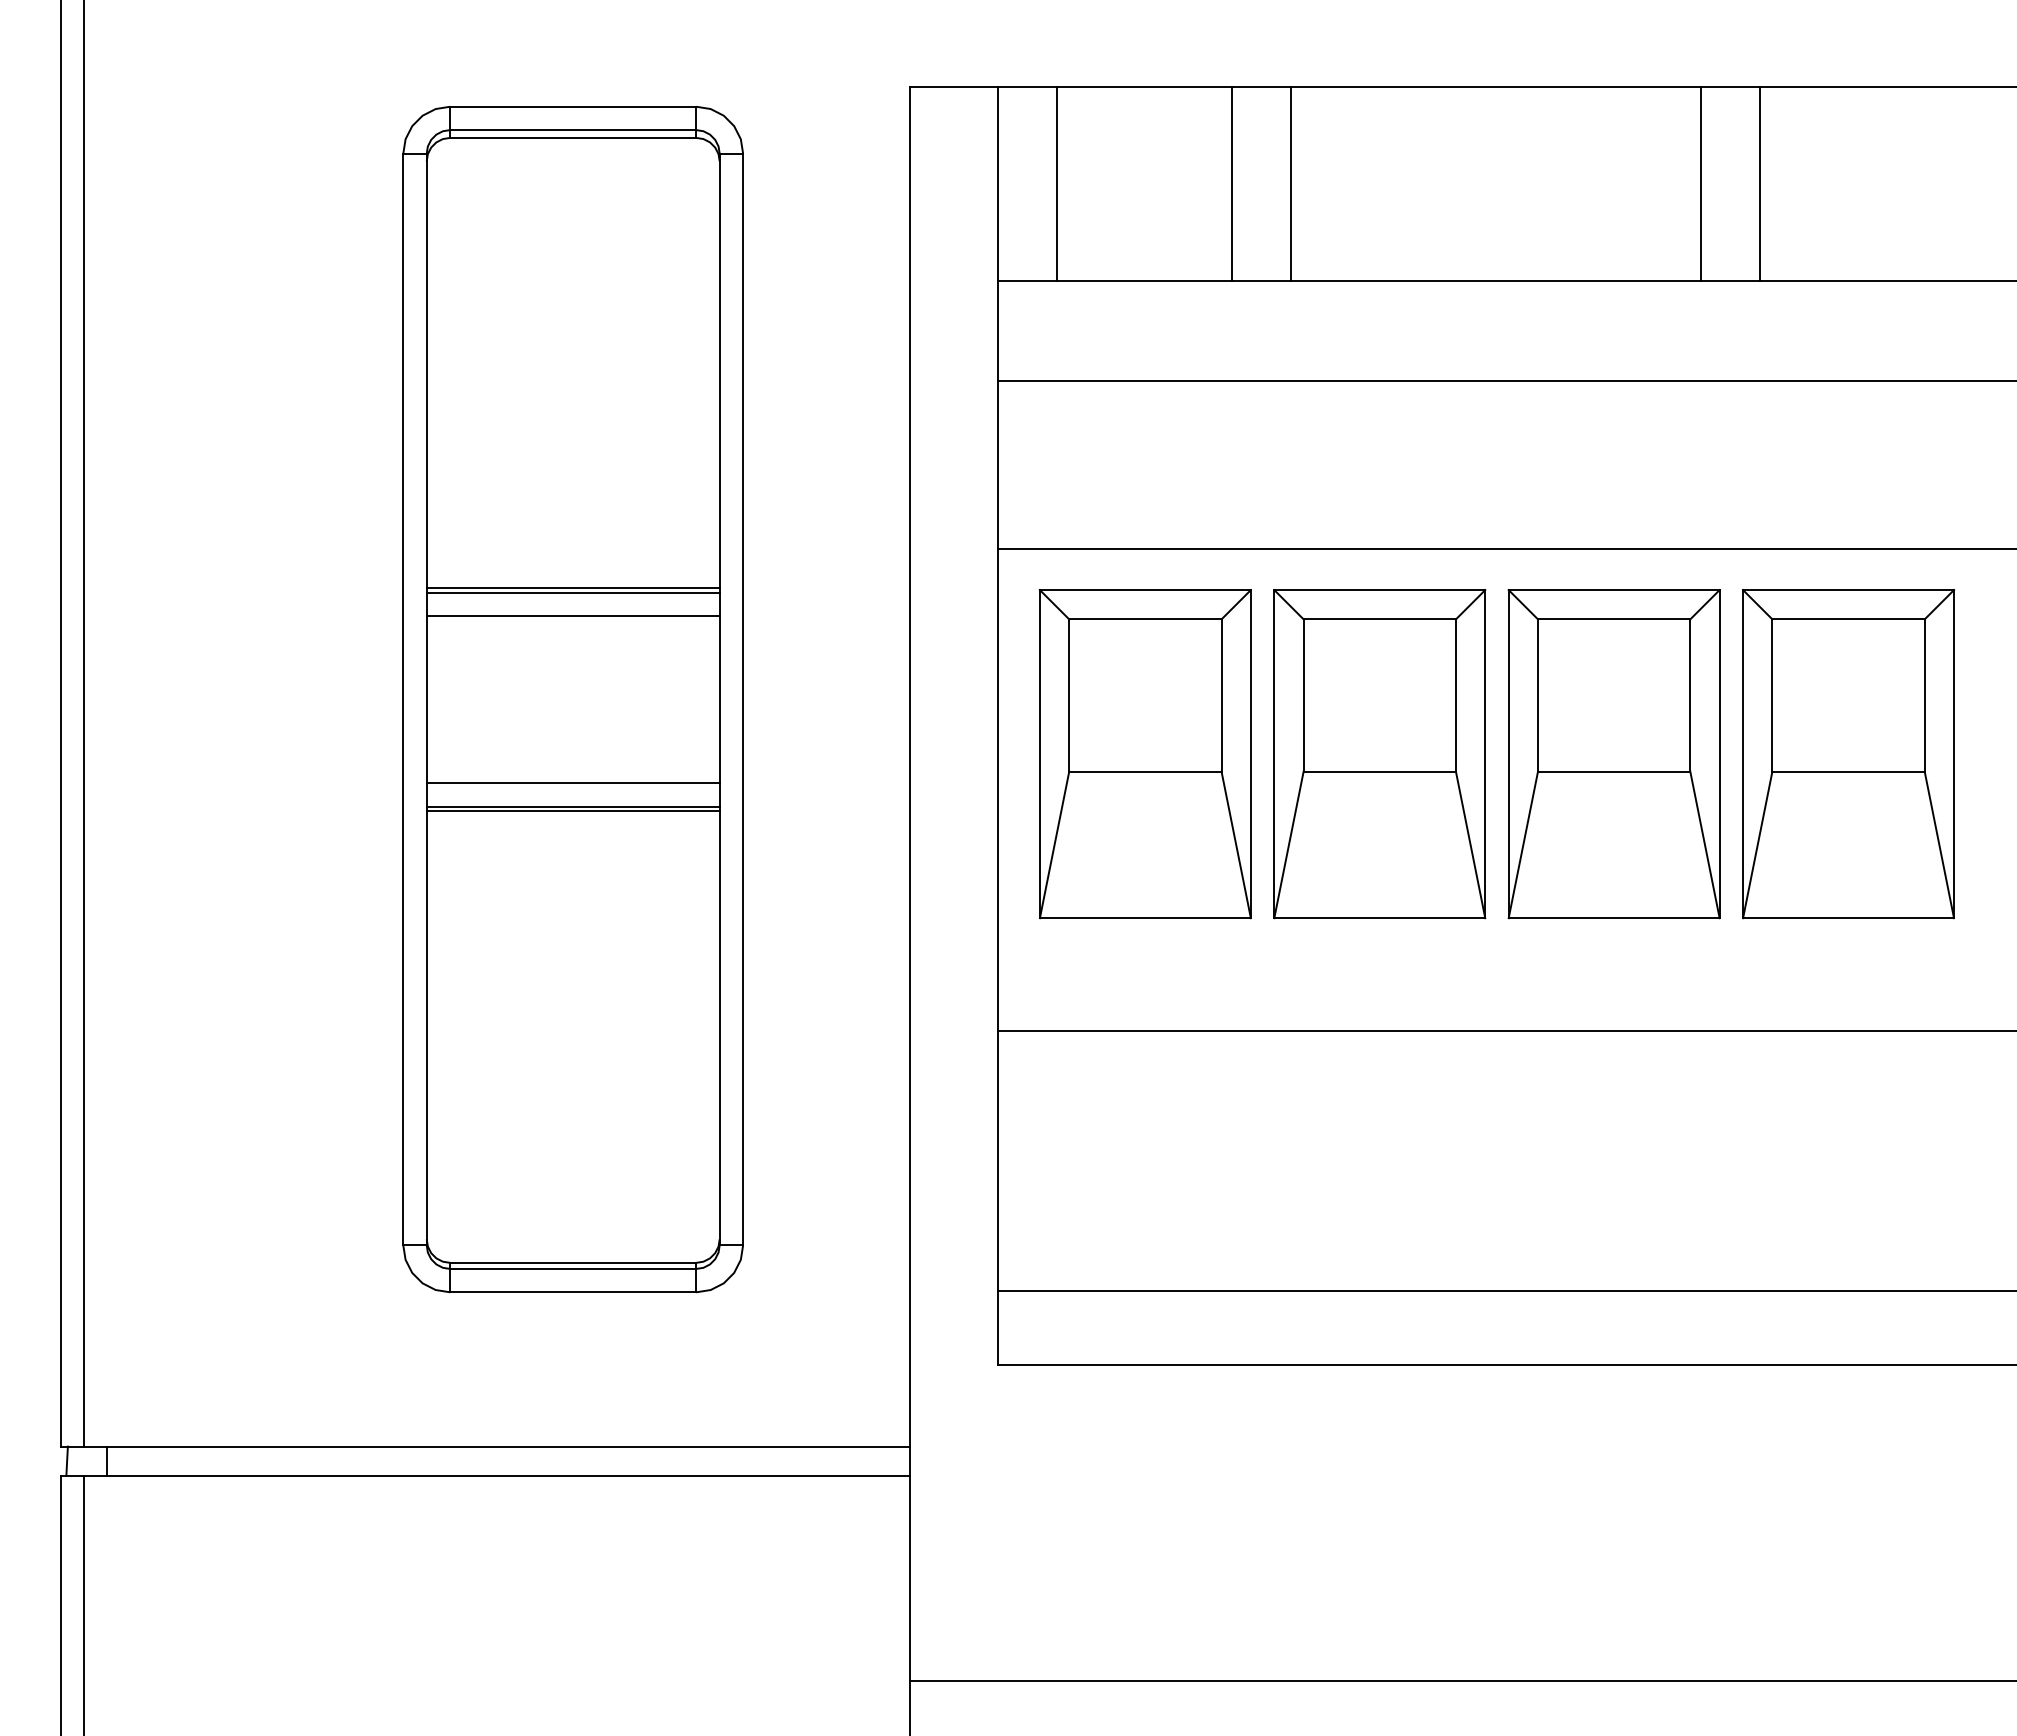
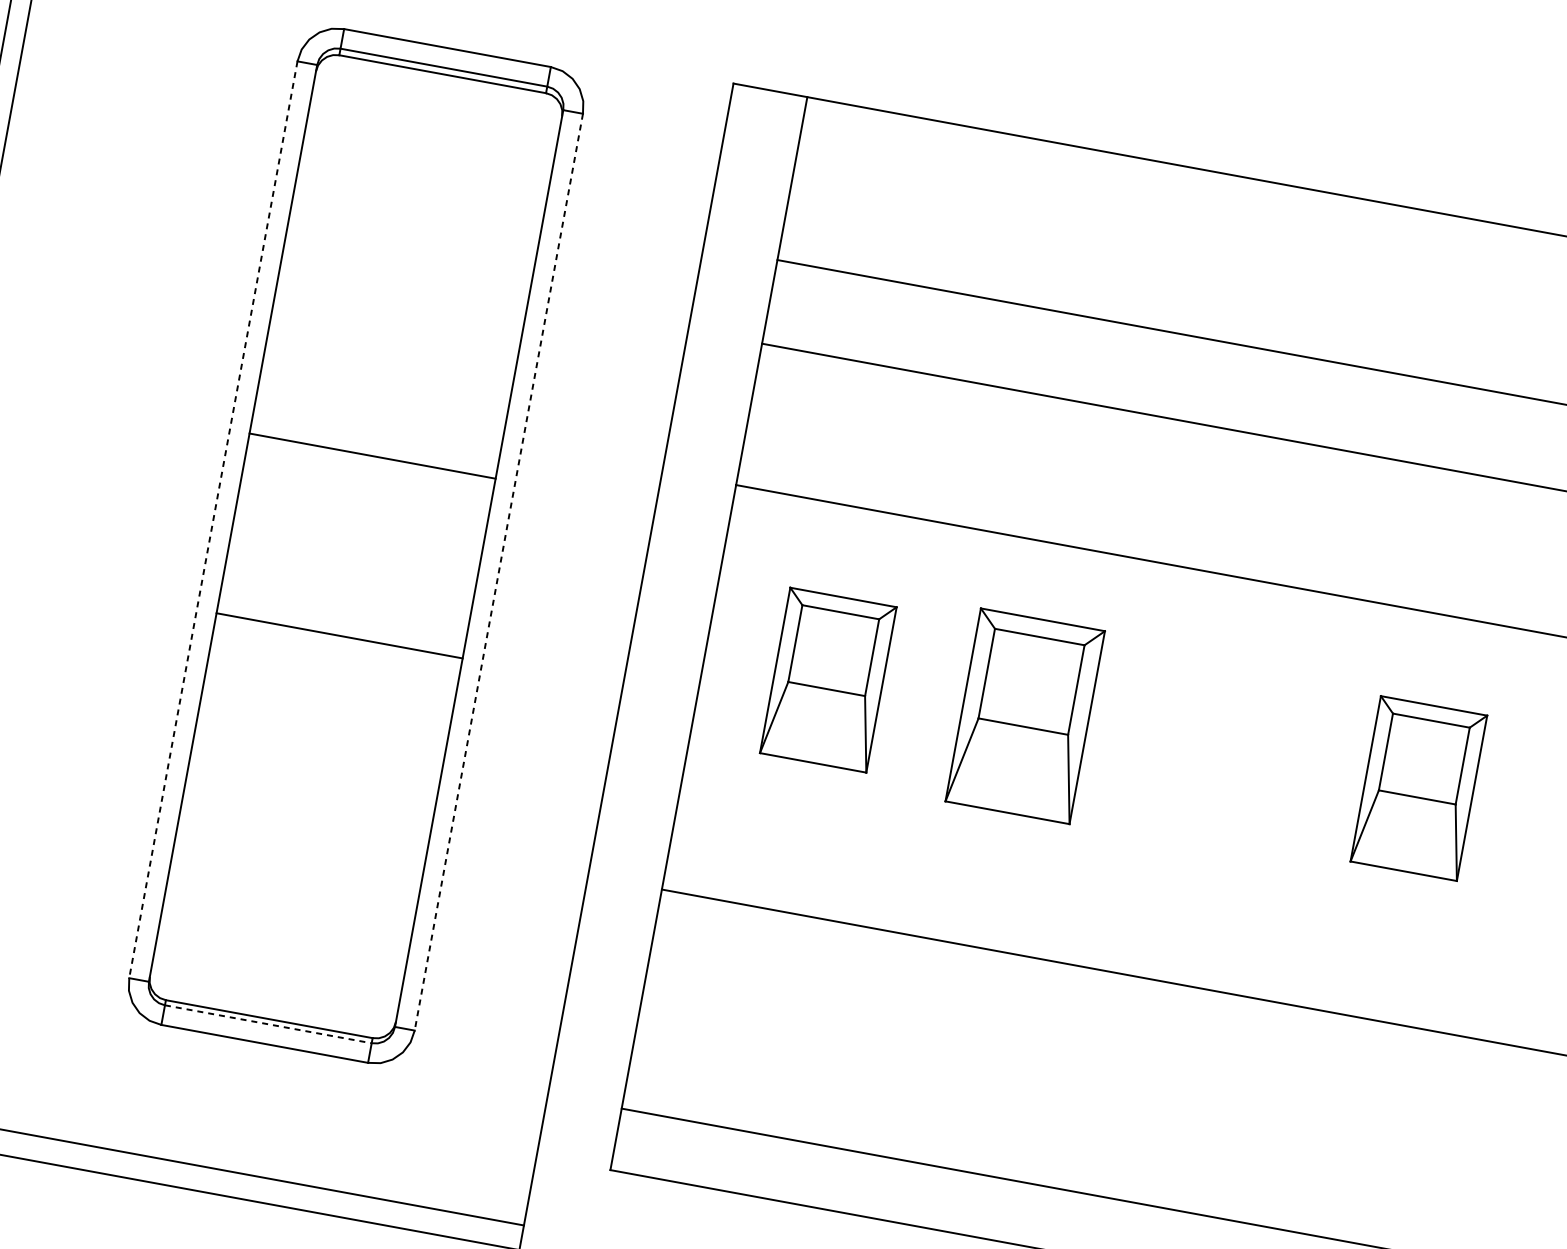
line: (1056, 184) -> (841, 187), removed
line: (1232, 184) -> (989, 215), removed
line: (1291, 184) -> (1038, 224), removed
line: (1701, 184) -> (1383, 287), removed
line: (1759, 184) -> (1431, 296), removed
line: (572, 587) -> (372, 451), removed
line: (572, 615) -> (368, 475), removed
line: (403, 699) -> (213, 519), solid -> dashed
line: (743, 699) -> (499, 572), solid -> dashed
part: (1145, 754) -> (828, 680), size x0.6
part: (1379, 754) -> (1024, 716), size x0.7
part: (1613, 754) -> (1221, 752), removed
part: (1848, 754) -> (1418, 788), size x0.6
line: (572, 783) -> (342, 616), removed
line: (572, 810) -> (338, 639), removed
line: (573, 1268) -> (268, 1023), solid -> dashed

